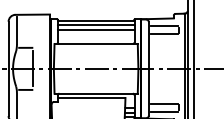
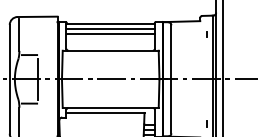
line: (163, 26) -> (188, 30), removed
line: (163, 33) -> (188, 38), removed
line: (163, 103) -> (188, 119), removed
line: (163, 111) -> (188, 128), removed

